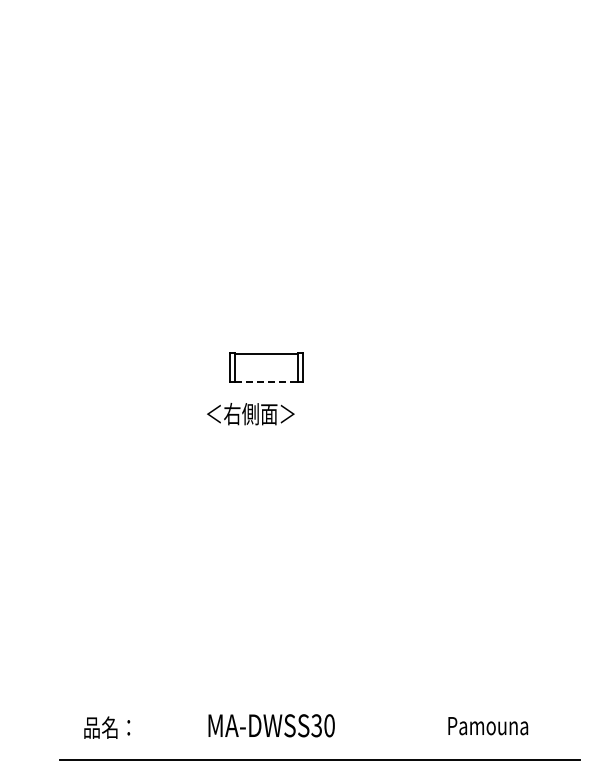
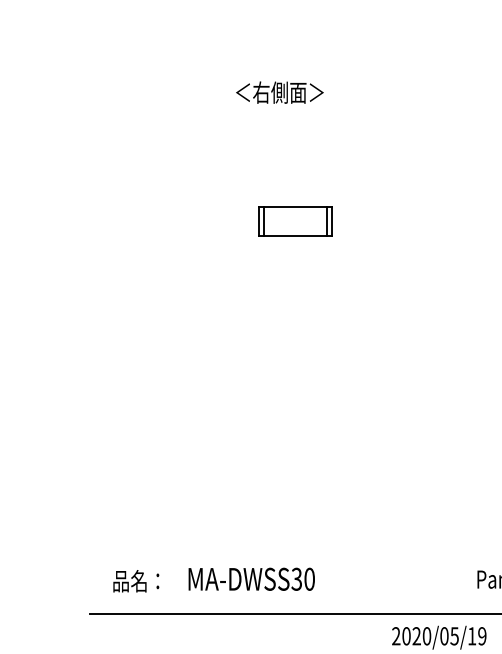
line: (267, 382) -> (296, 236), dashed -> solid
text: (250, 414) -> (279, 93), moved
text: (271, 725) -> (251, 579), moved

